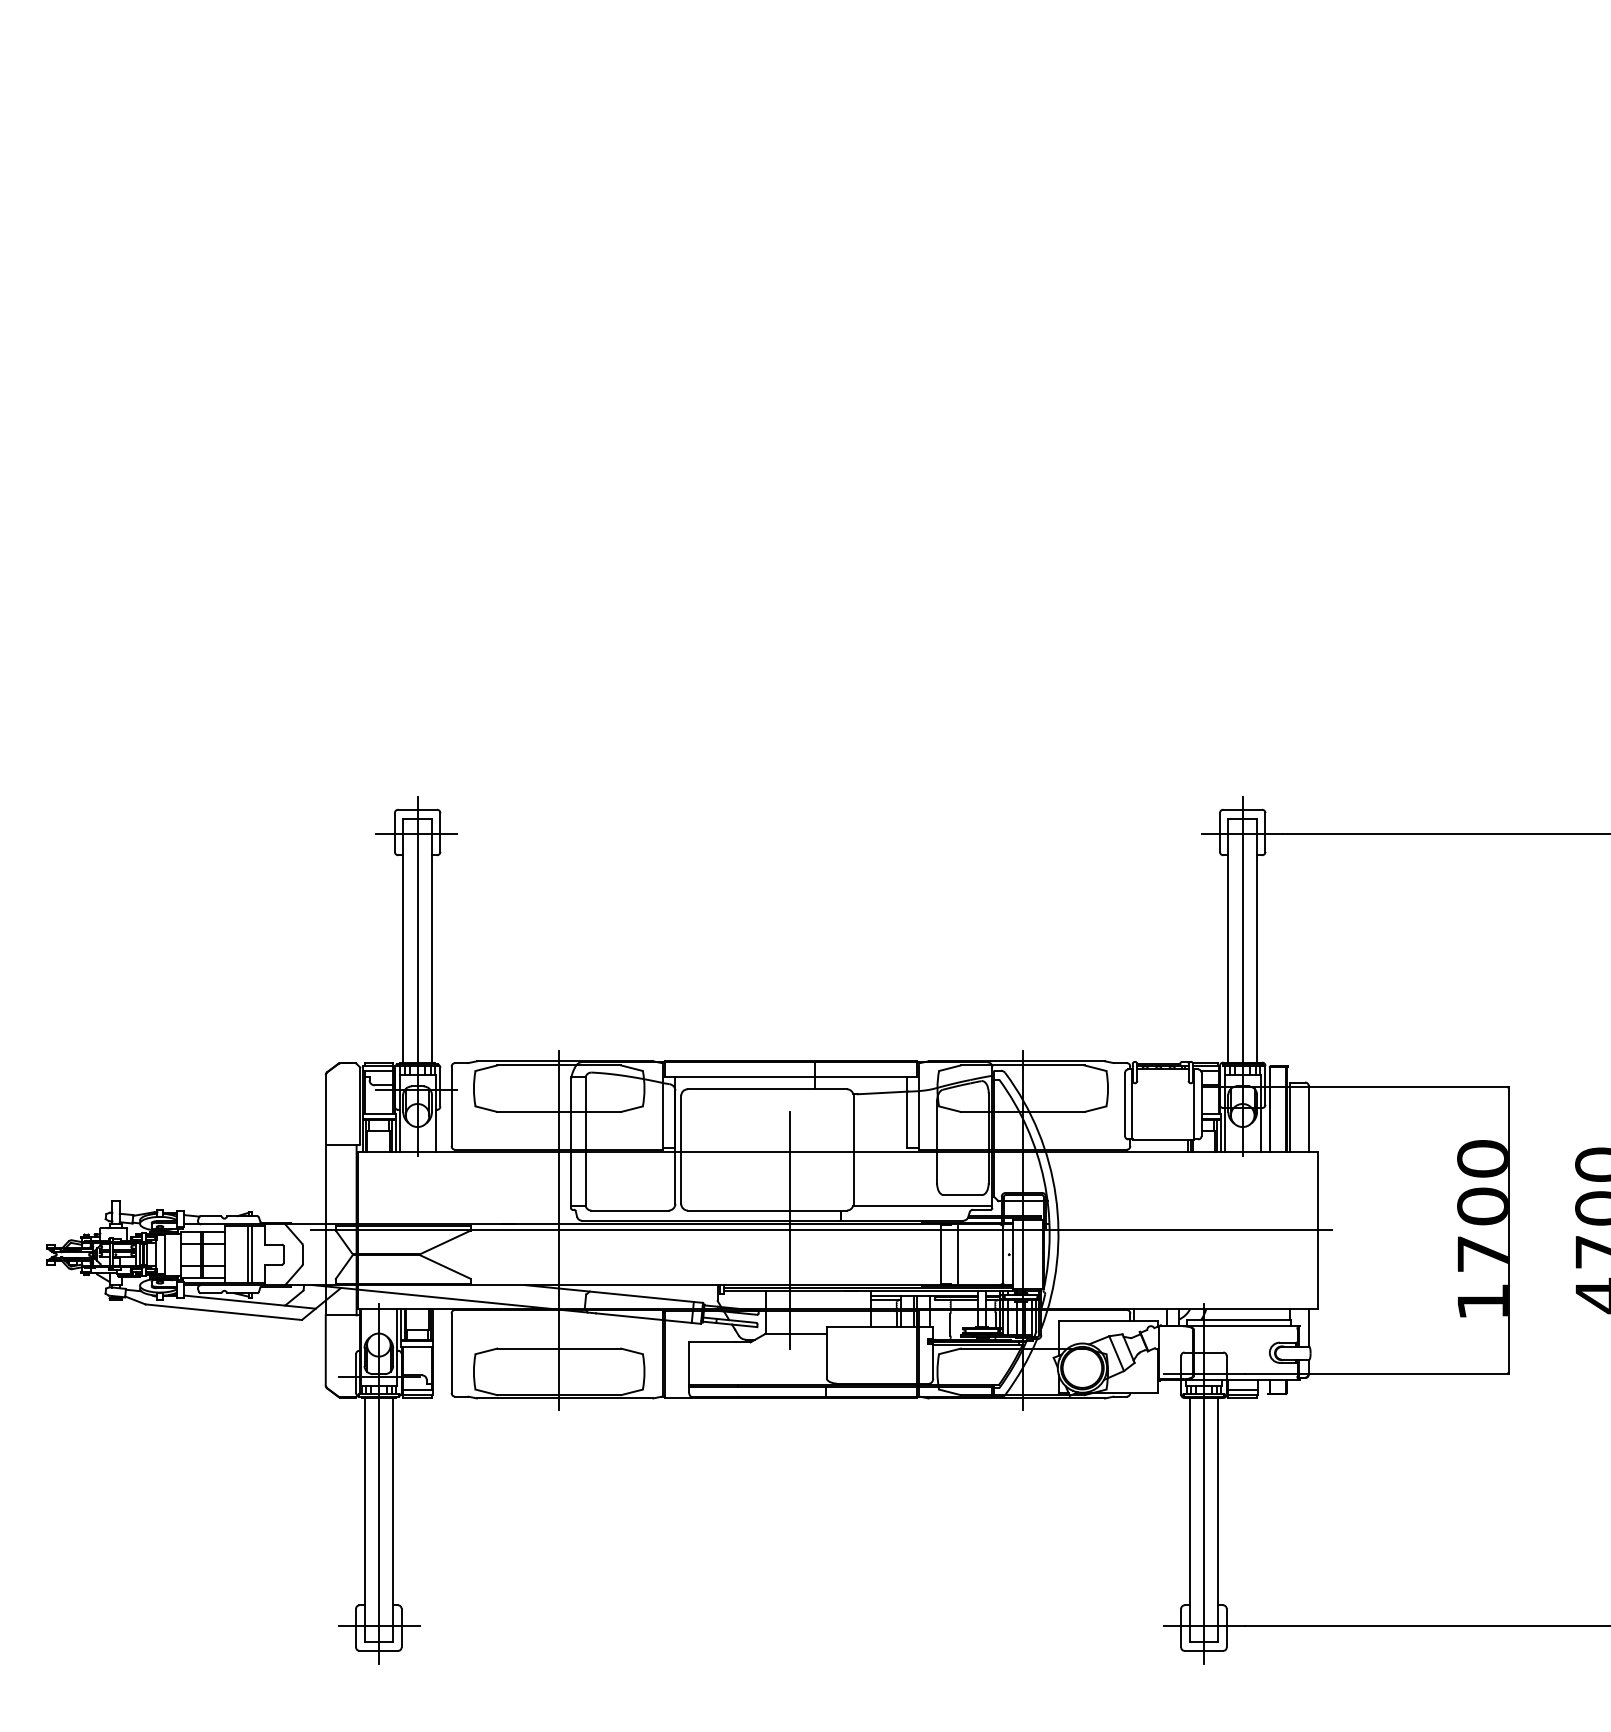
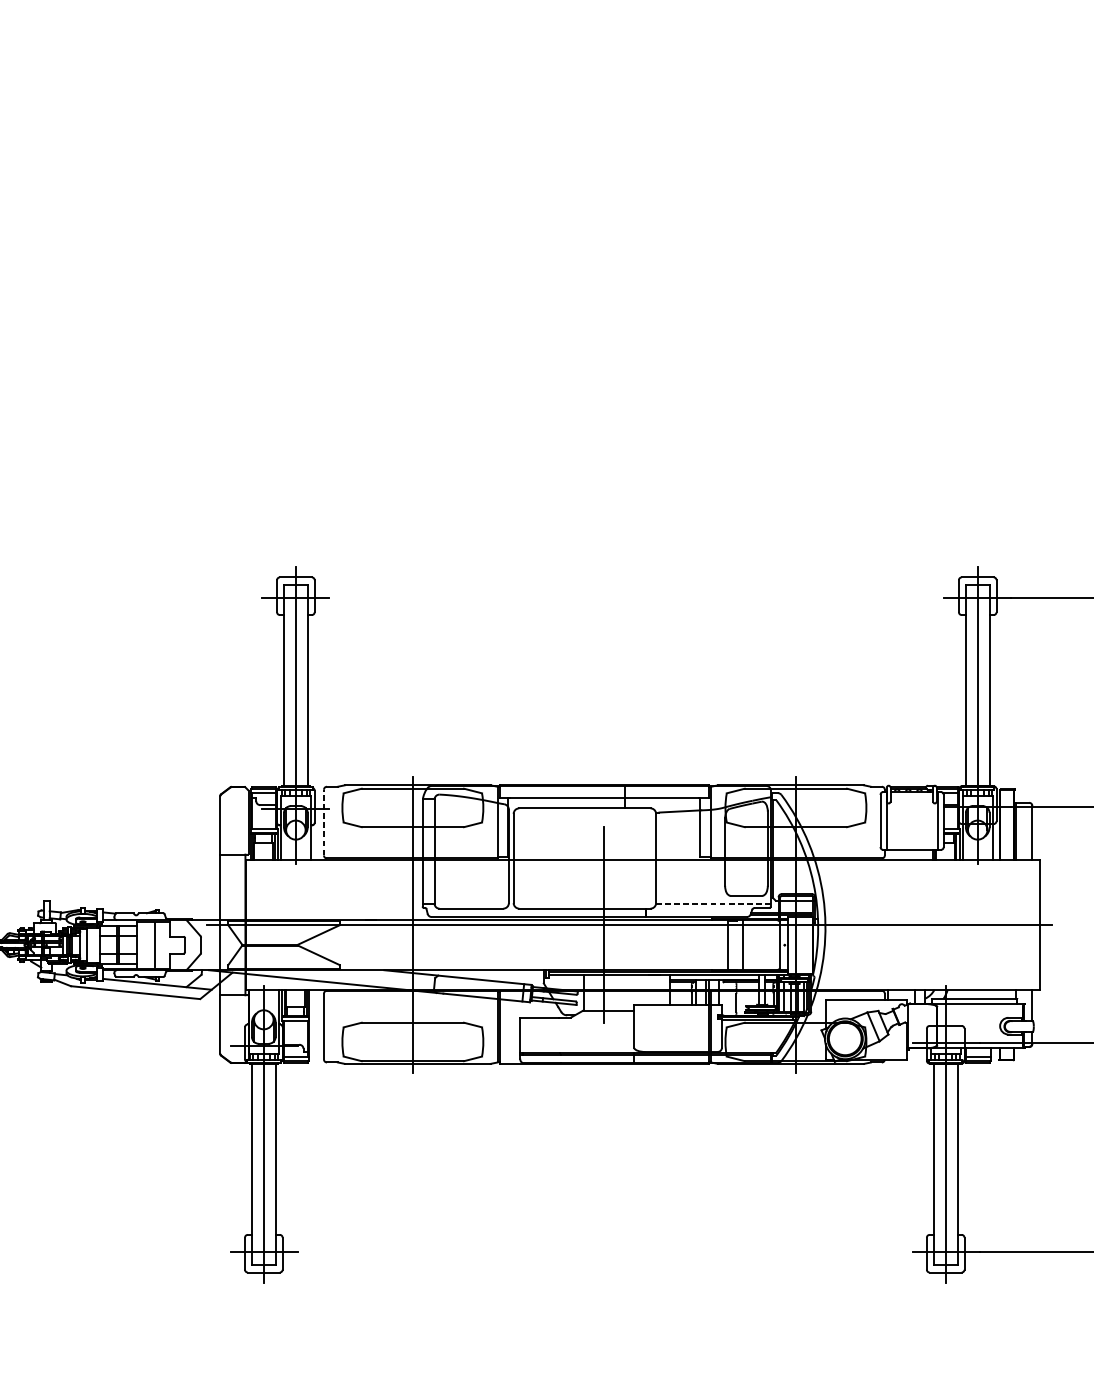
line: (451, 1106) -> (323, 822), solid -> dashed
line: (922, 1205) -> (713, 904), solid -> dashed
line: (252, 1254) -> (159, 944), removed

